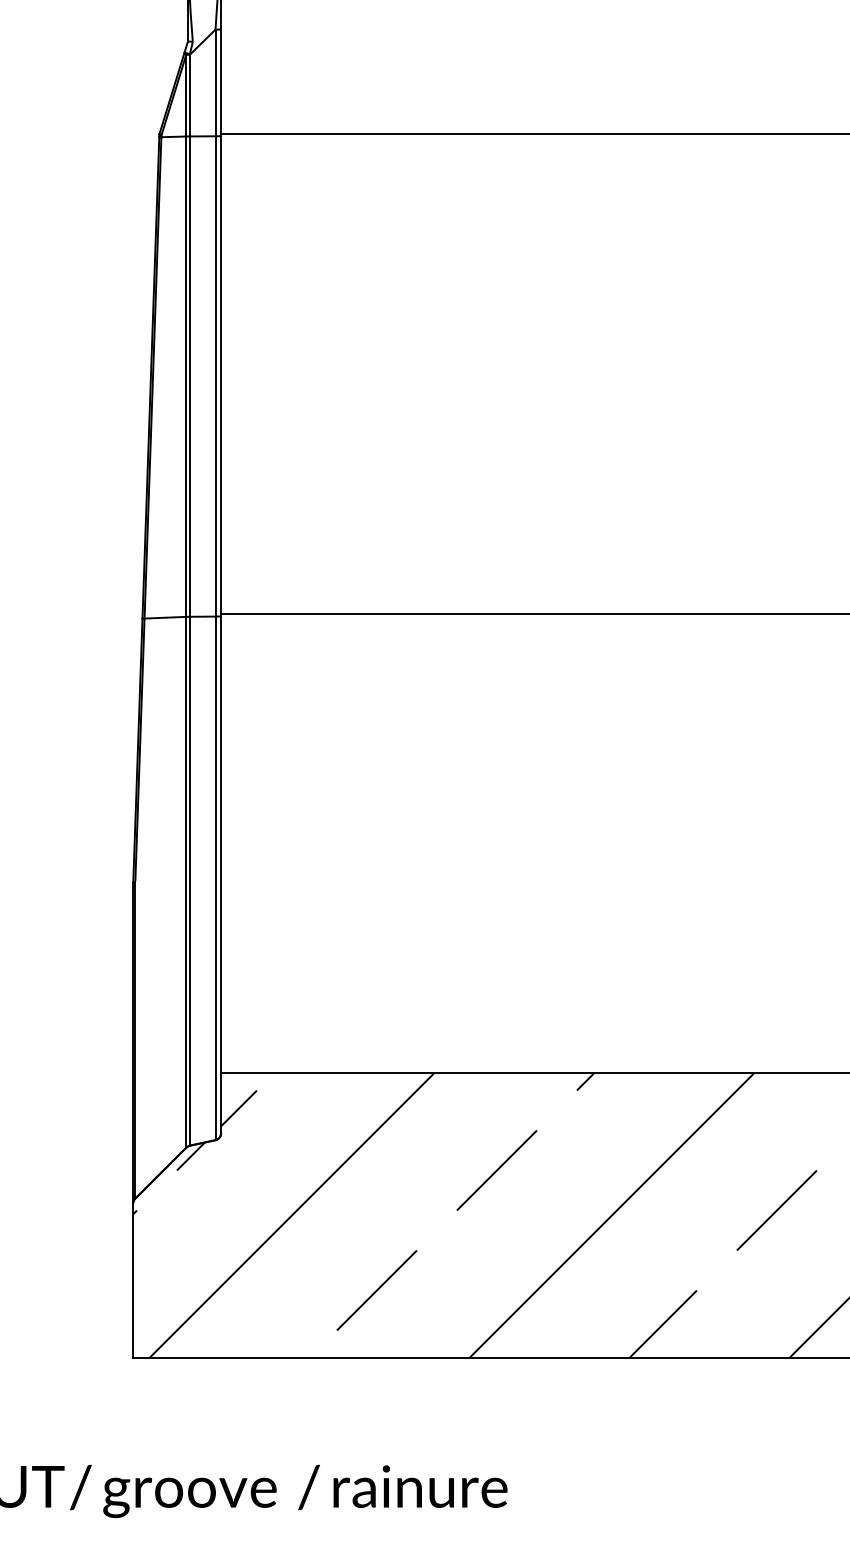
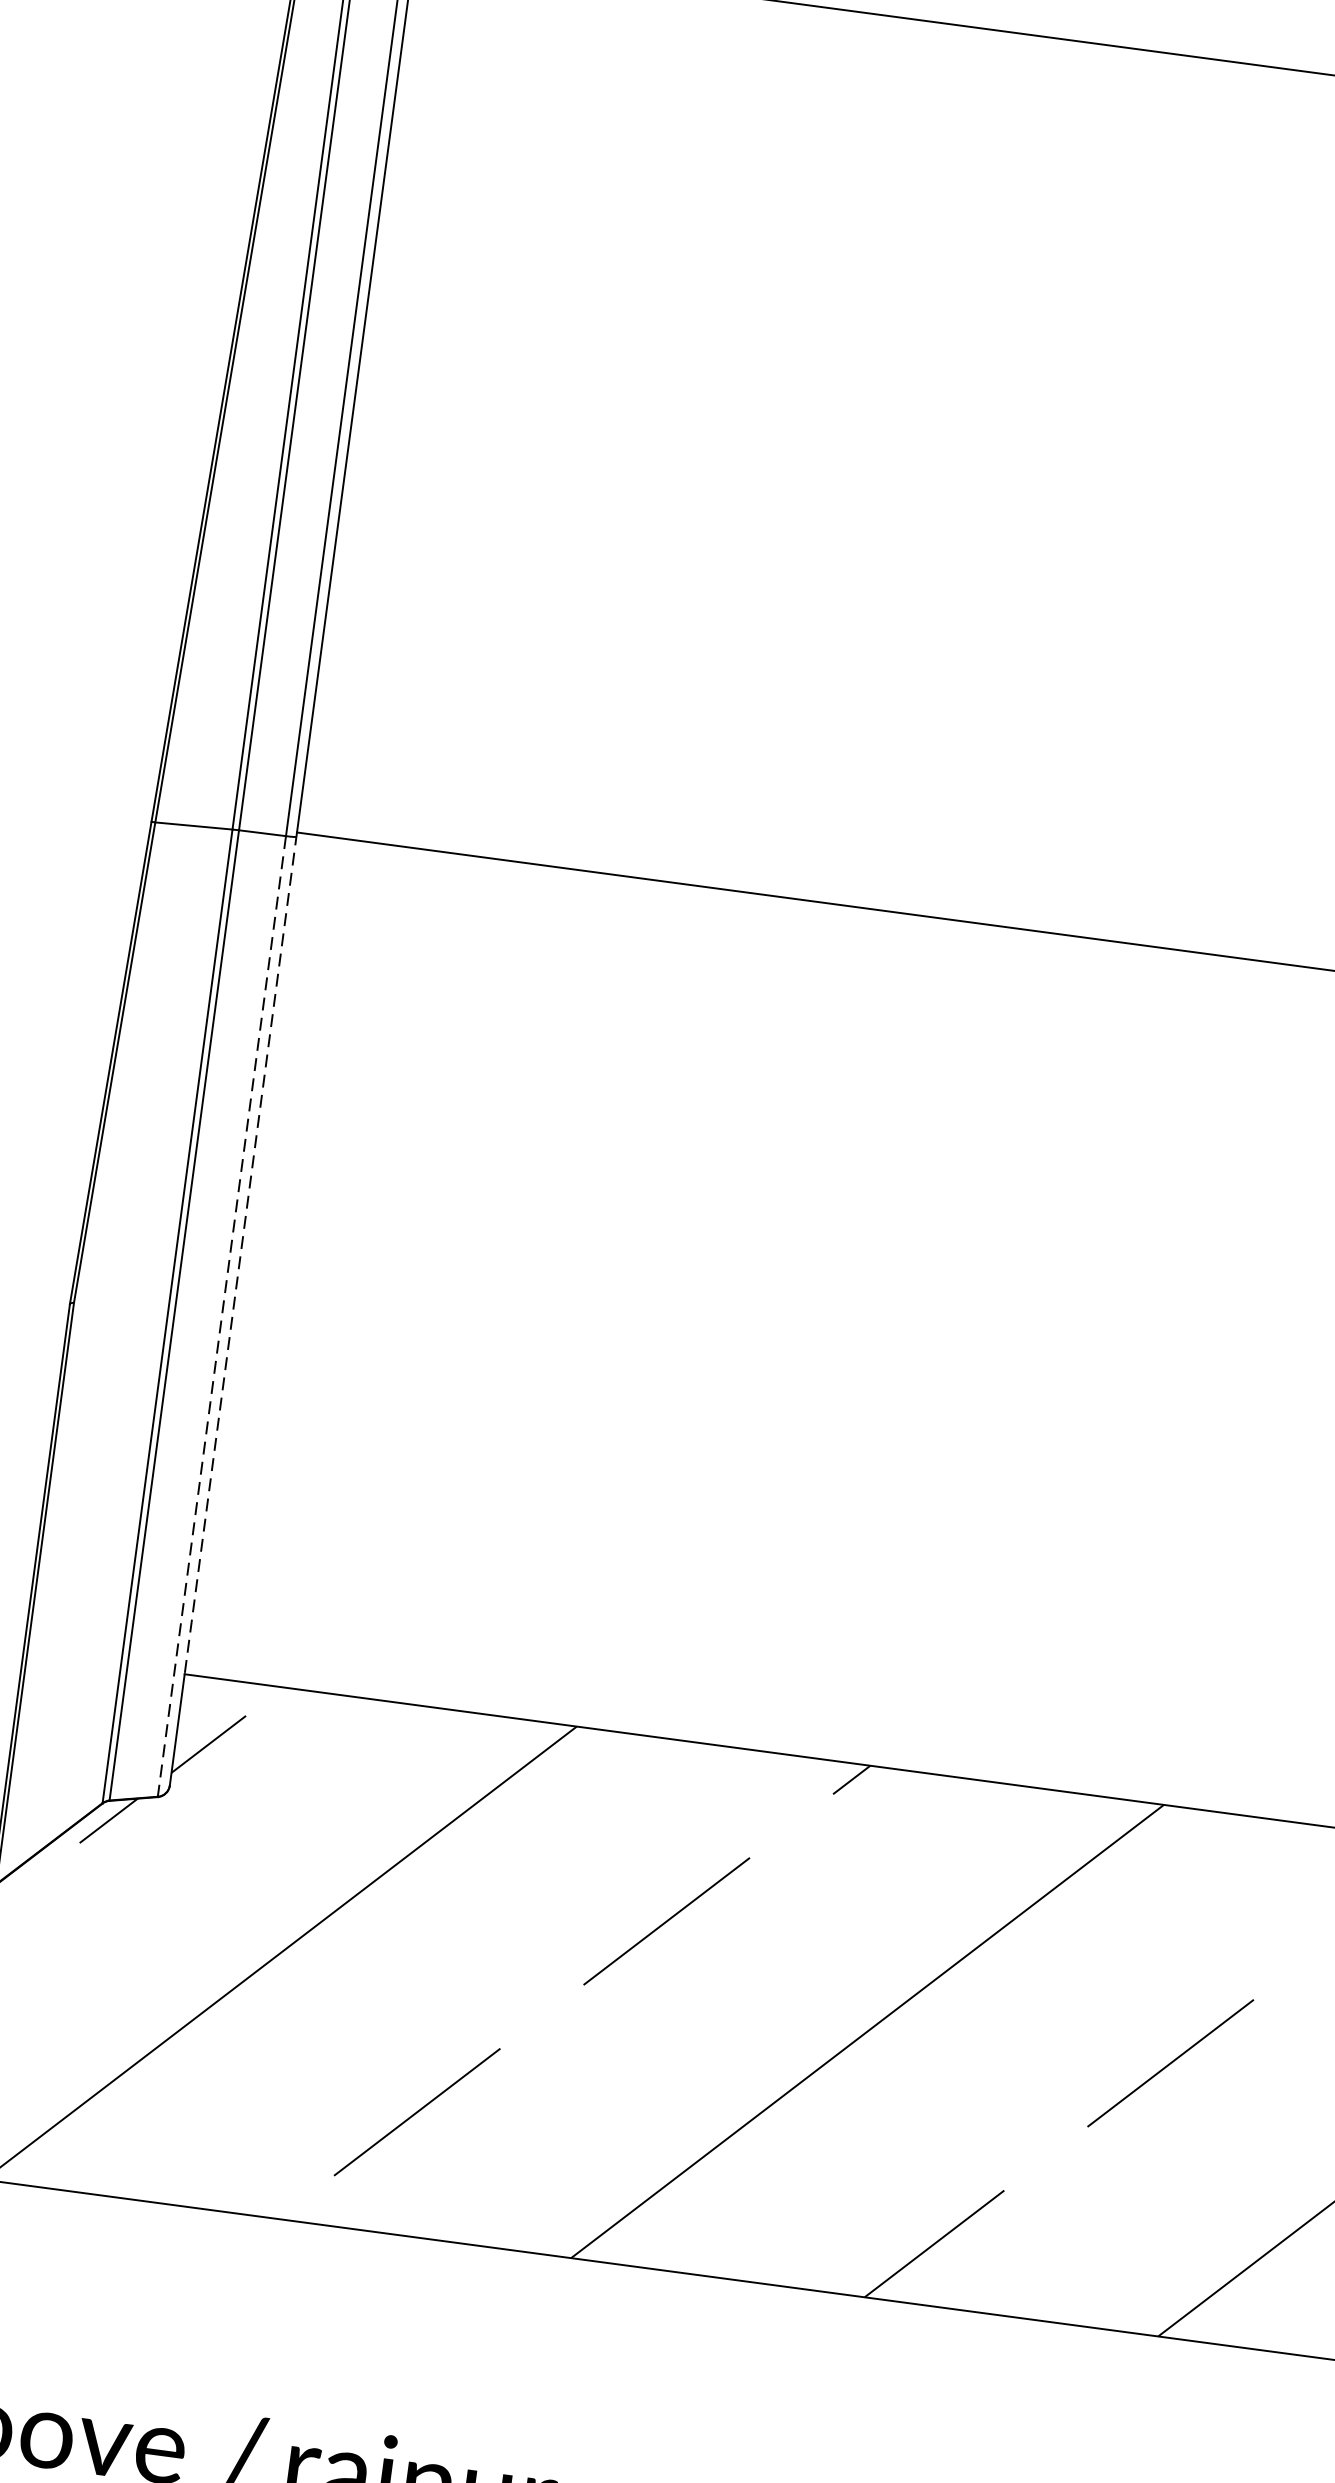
line: (221, 843) -> (241, 1253), solid -> dashed
line: (215, 878) -> (221, 1316), solid -> dashed

